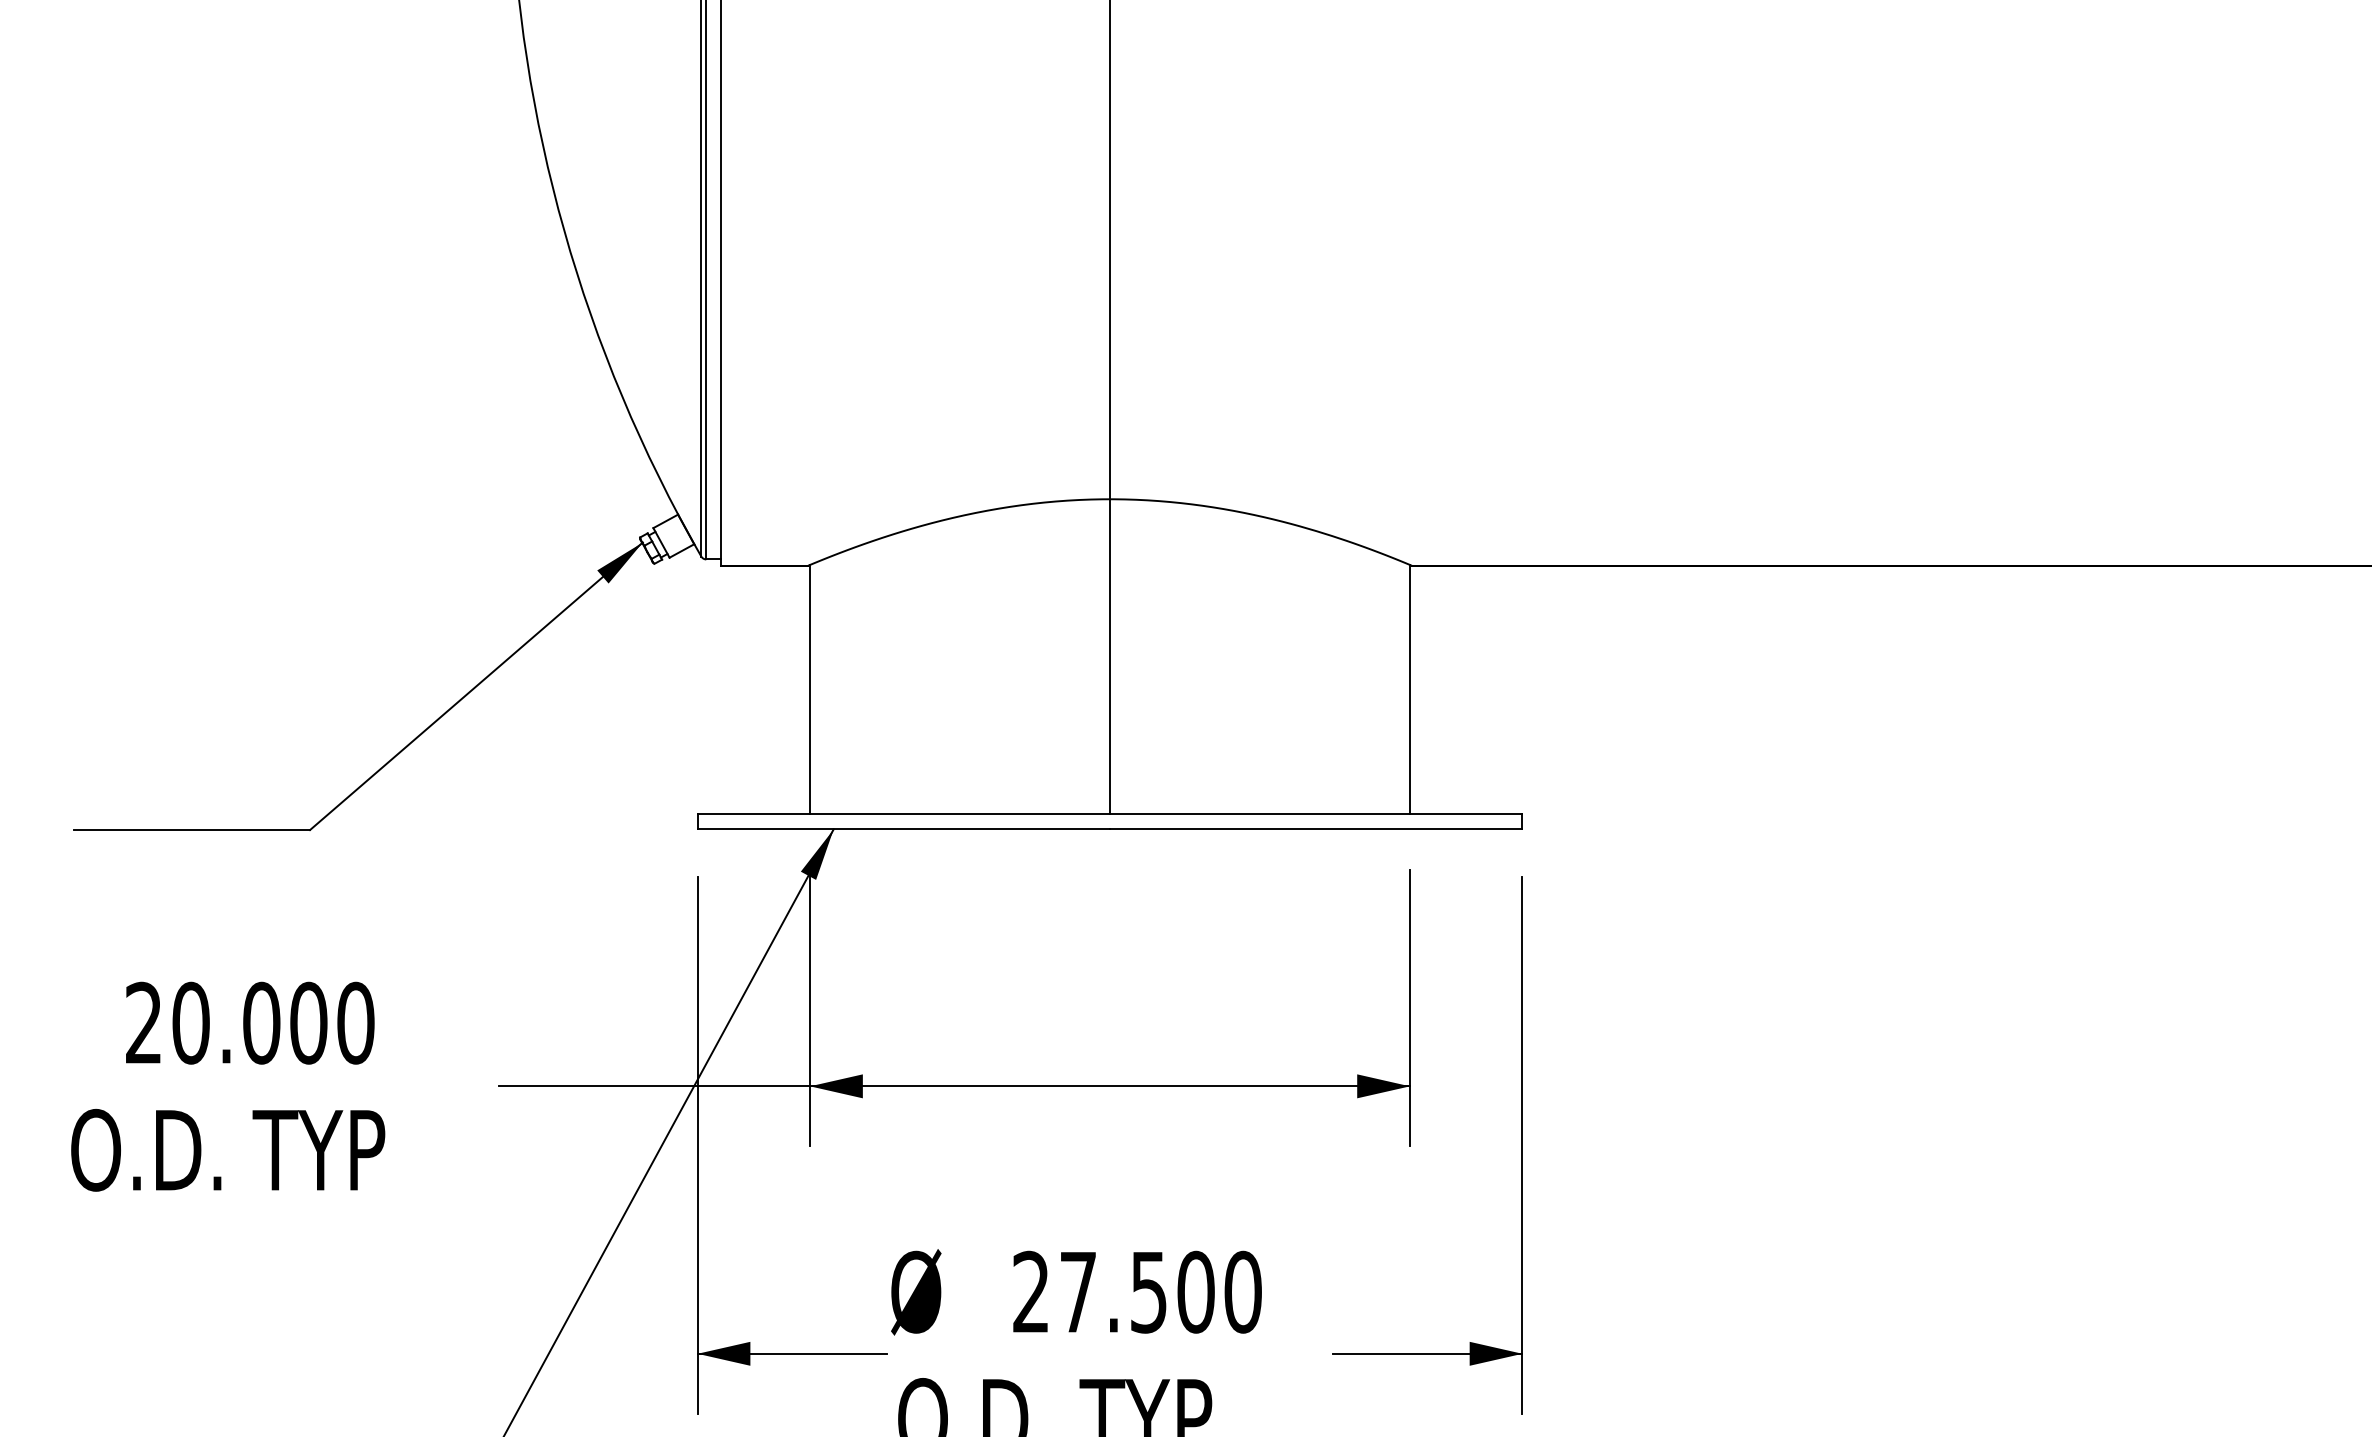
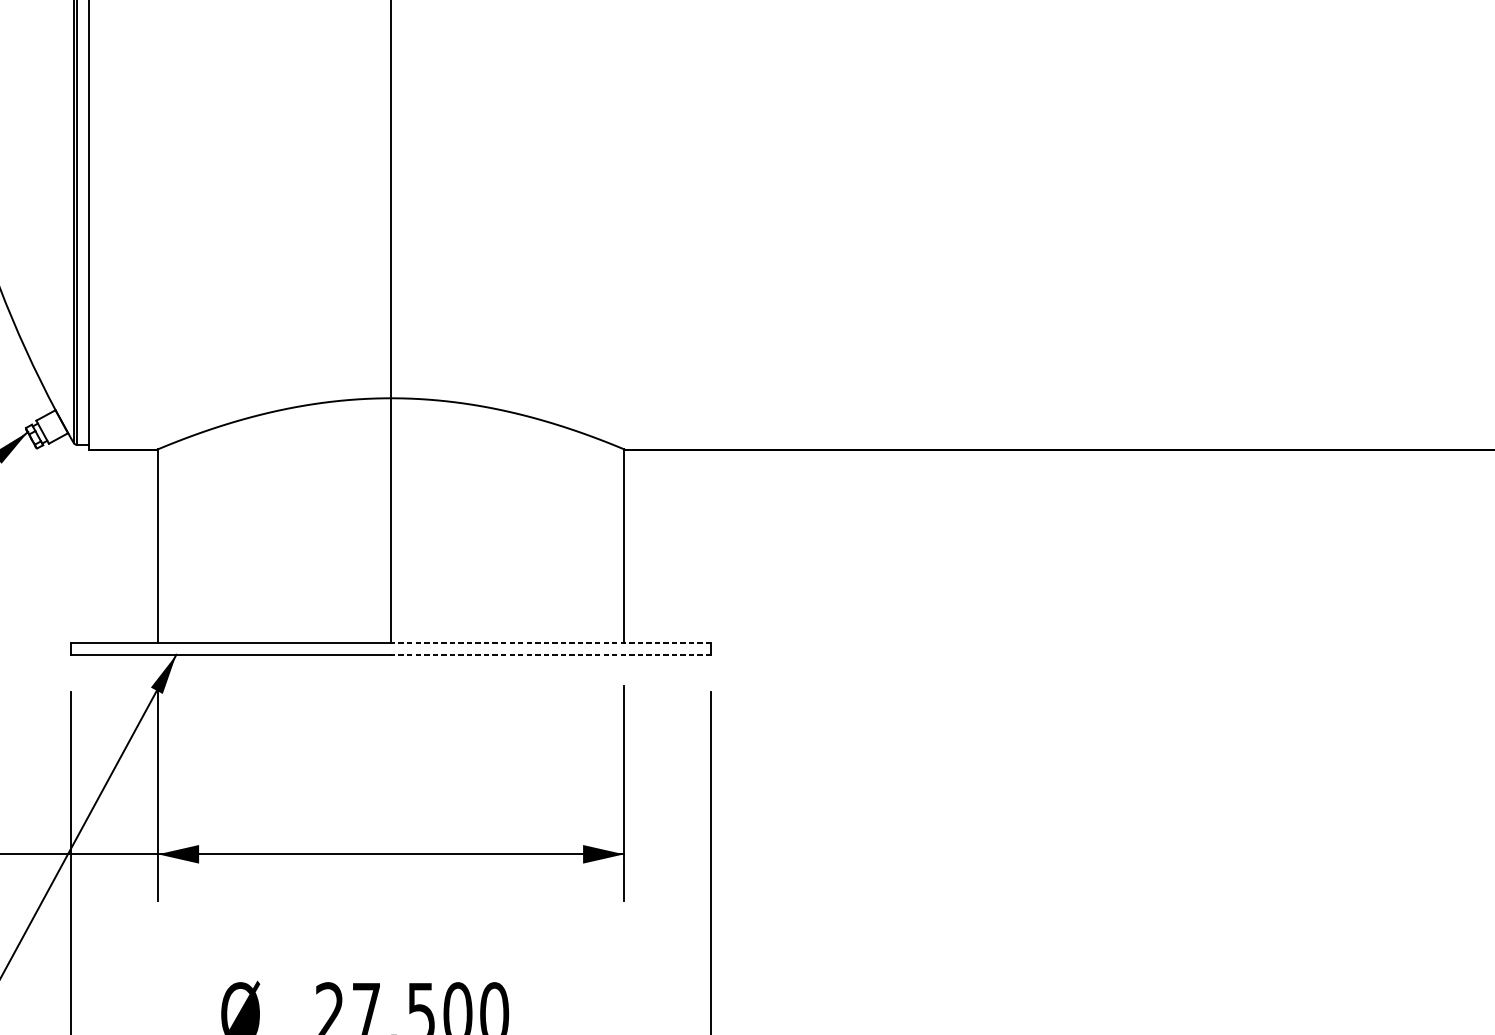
line: (1315, 814) -> (550, 643), solid -> dashed
line: (1315, 829) -> (550, 654), solid -> dashed

